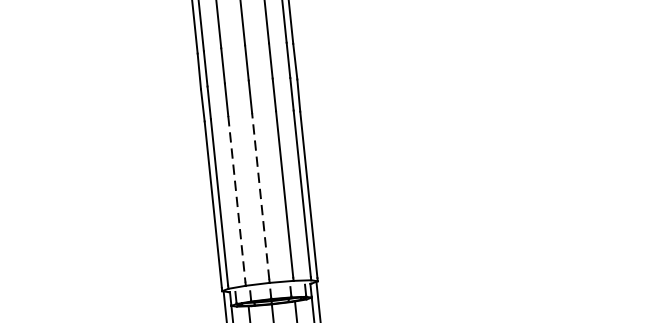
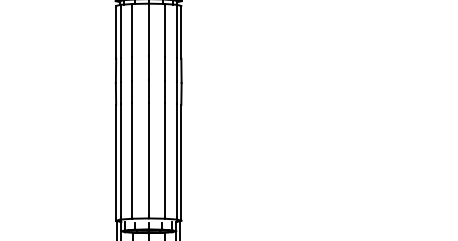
line: (260, 196) -> (148, 159), dashed -> solid
line: (236, 198) -> (132, 159), dashed -> solid

